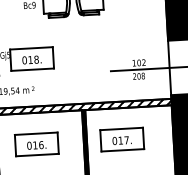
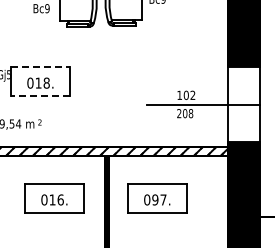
line: (32, 48) -> (41, 67), solid -> dashed
line: (32, 69) -> (40, 96), solid -> dashed
text: (120, 140) -> (155, 199), 017. -> 097.
part: (36, 144) -> (54, 198), moved

